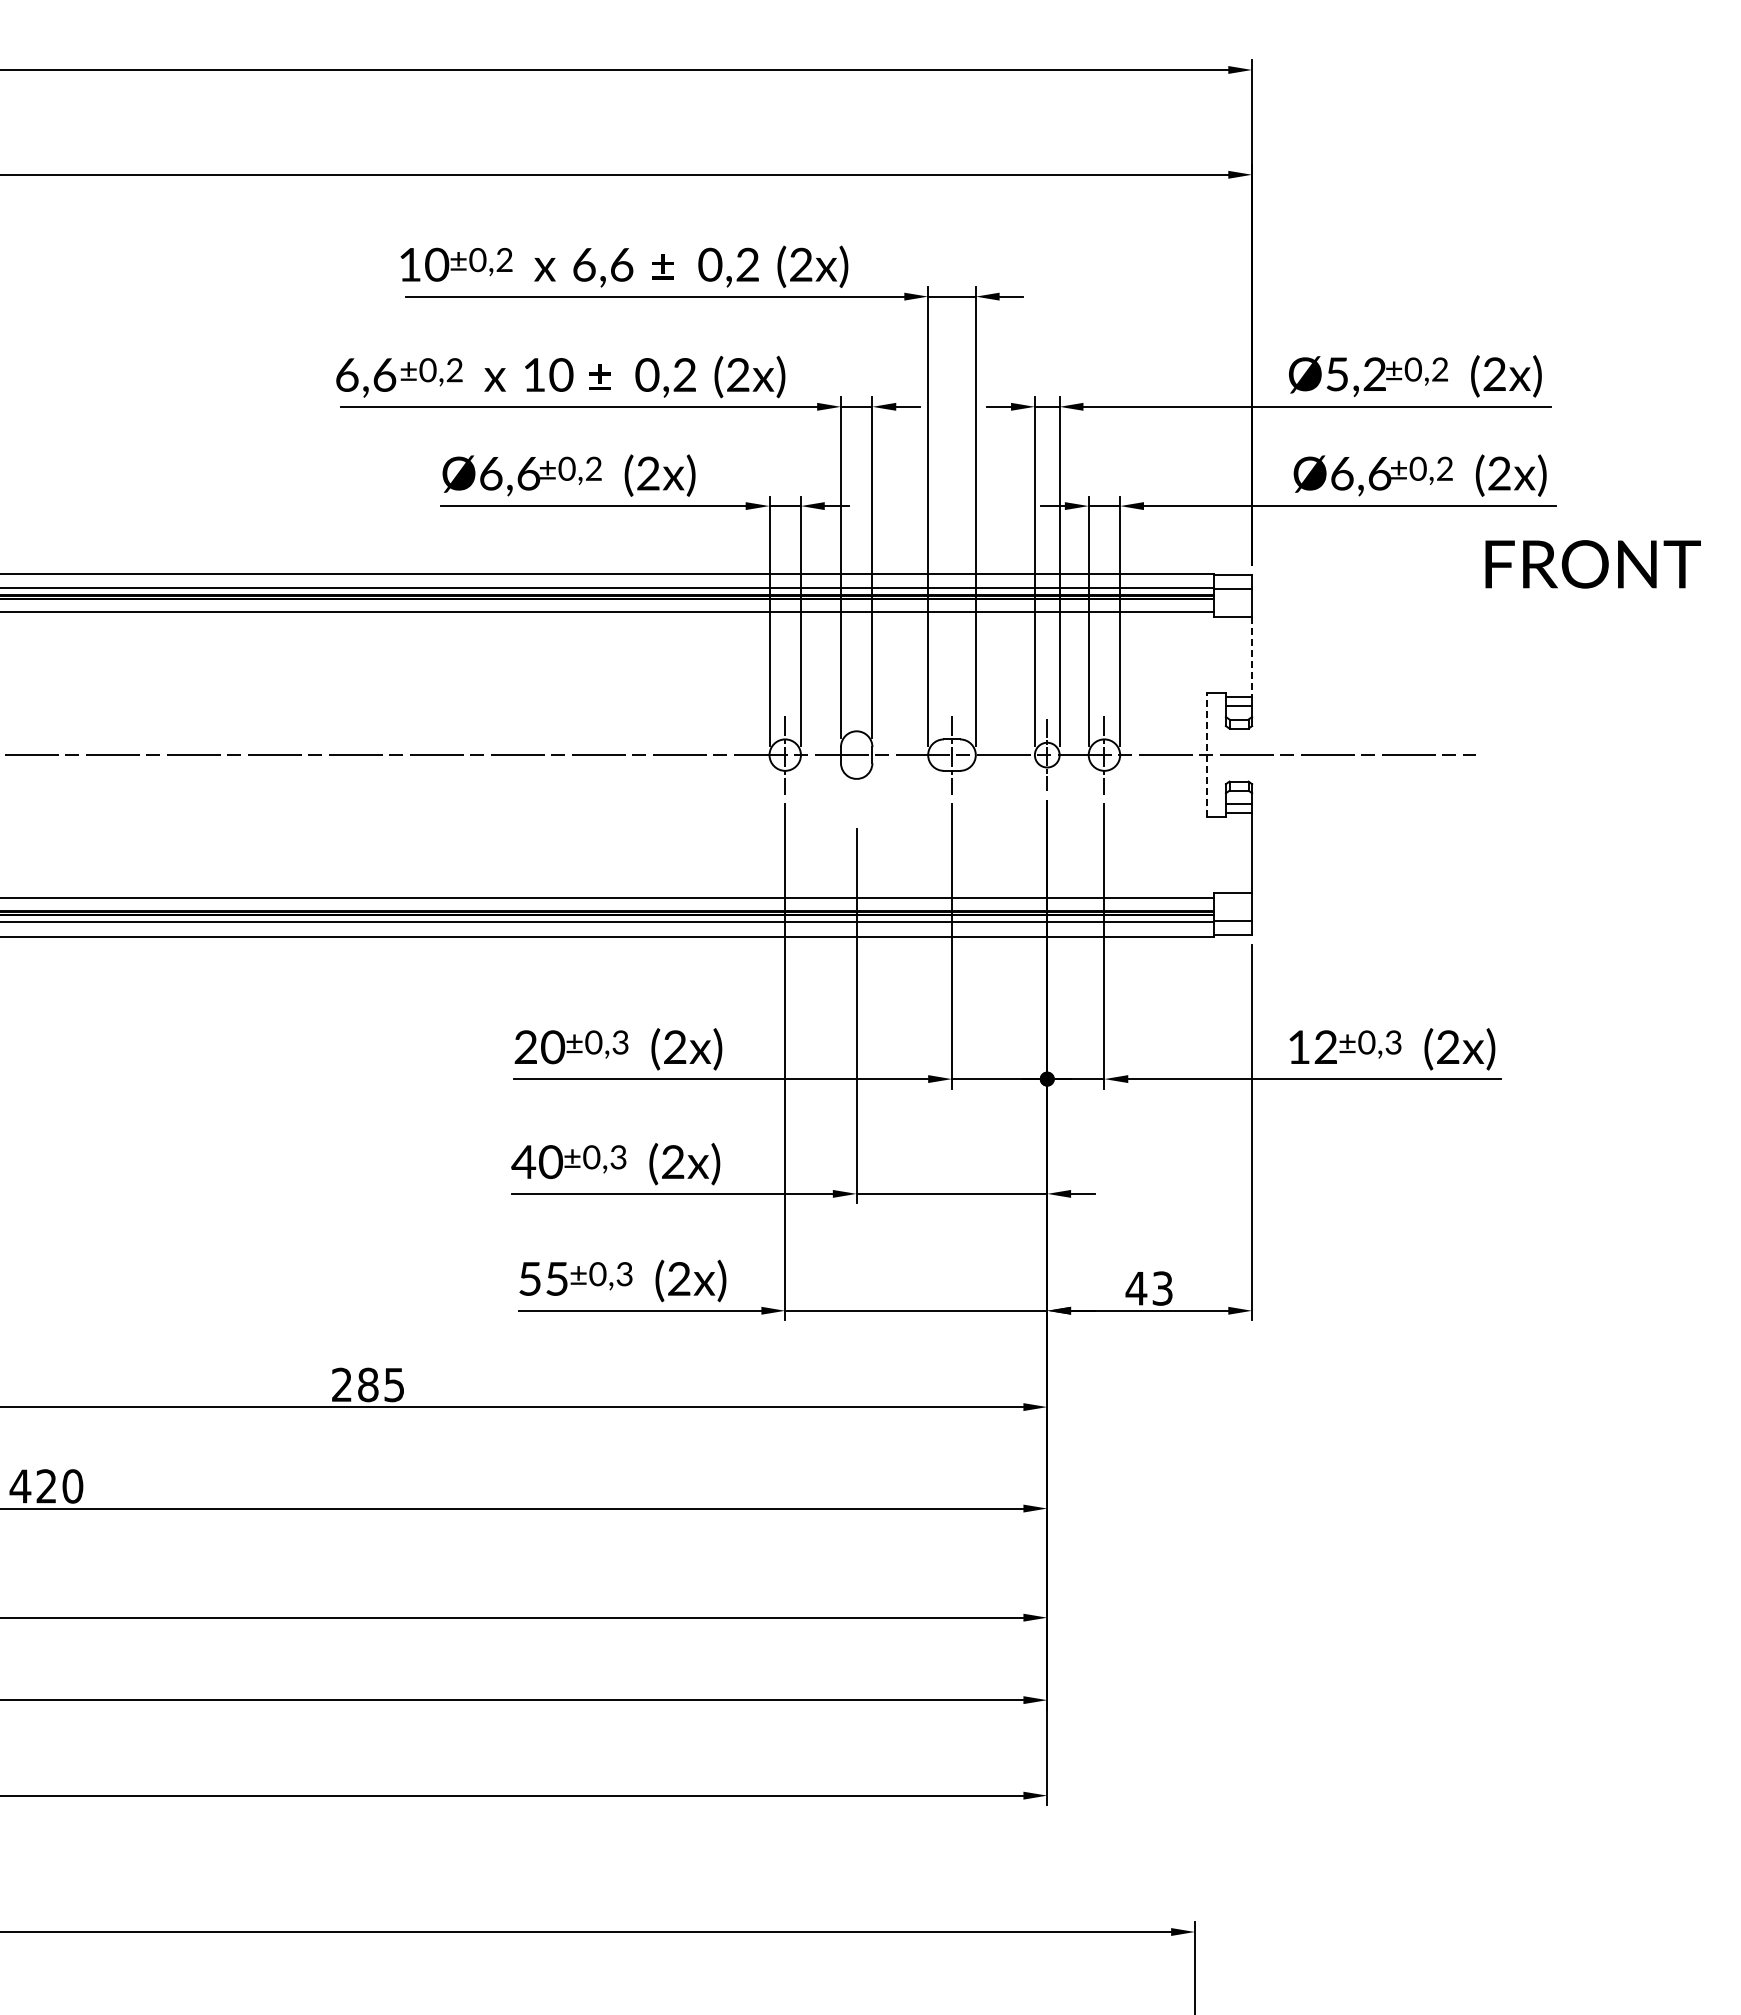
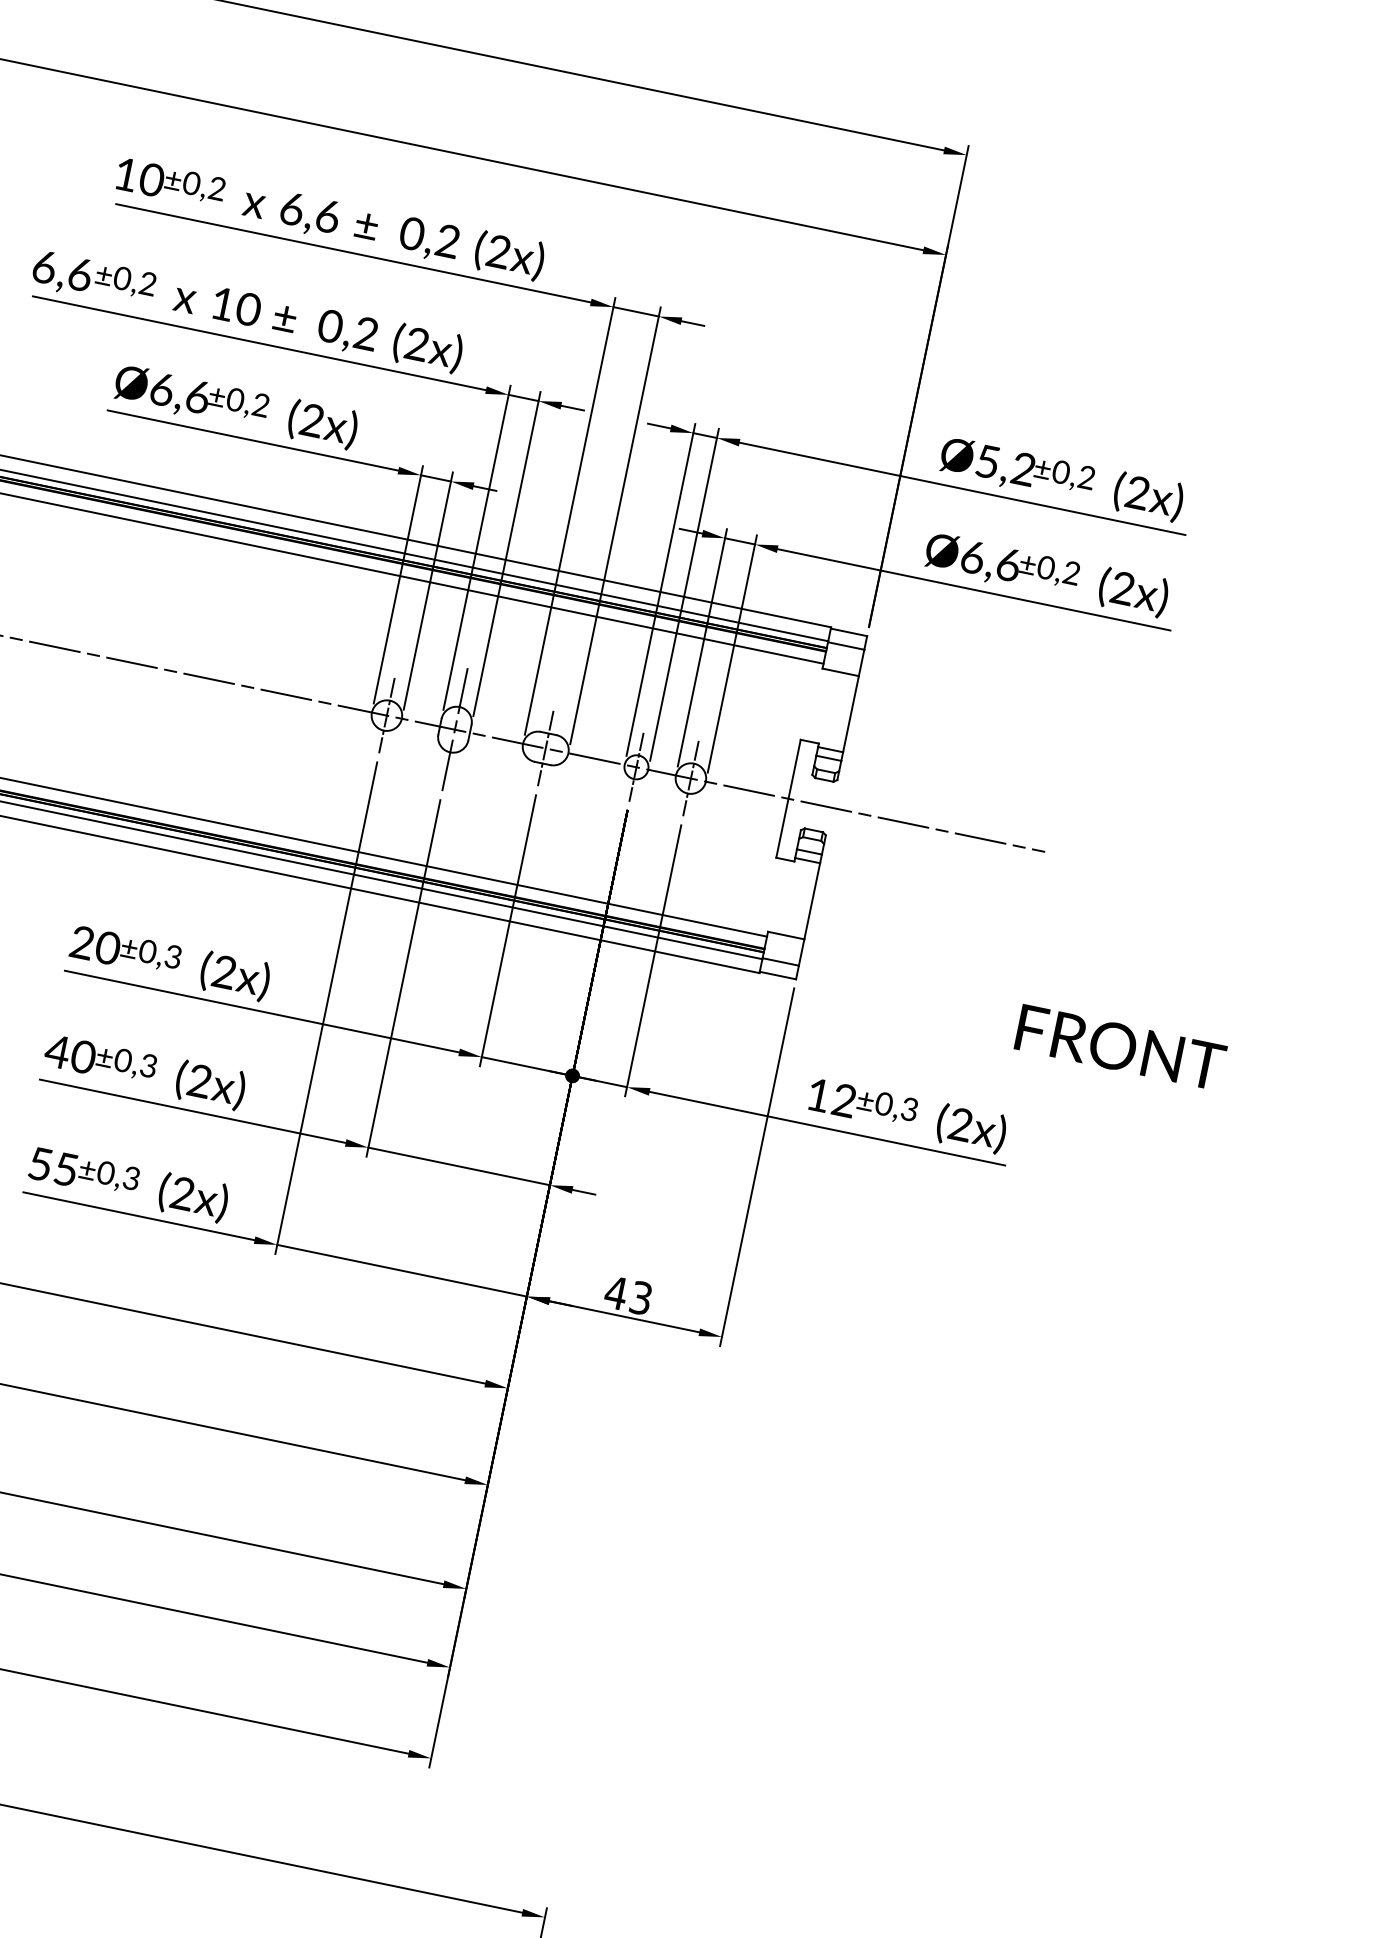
text: (1592, 564) -> (1120, 1047), moved
line: (1252, 656) -> (851, 713), dashed -> solid
line: (856, 754) -> (454, 729), added
line: (1206, 755) -> (788, 799), dashed -> solid

